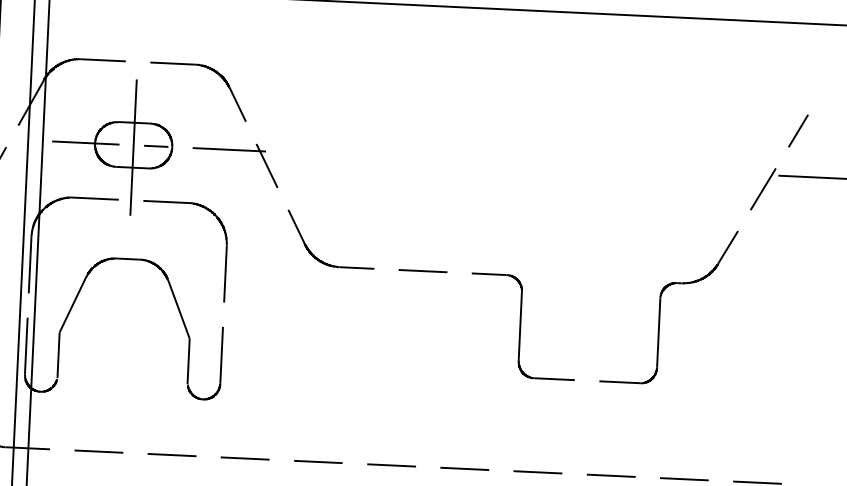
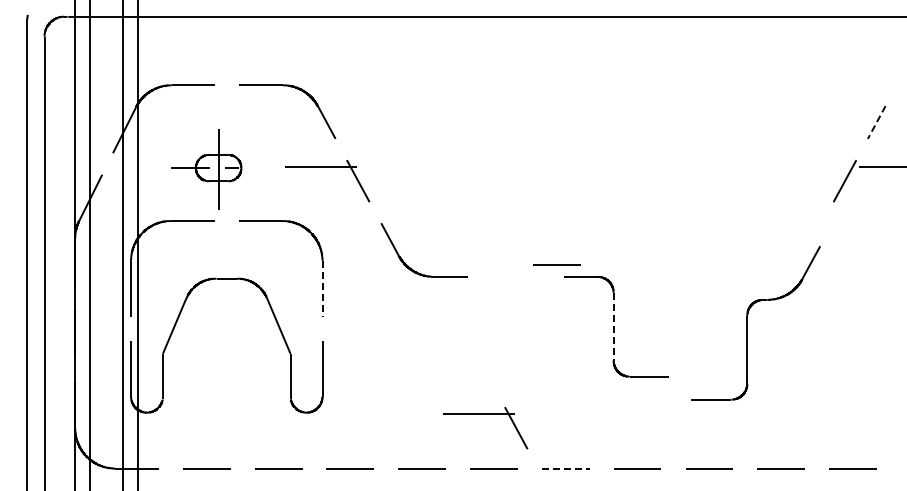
line: (798, 131) -> (876, 122), solid -> dashed
part: (112, 146) -> (206, 169), size x0.6
line: (422, 270) -> (556, 264), moved
line: (225, 274) -> (322, 289), solid -> dashed
part: (660, 306) -> (747, 323), moved
line: (520, 326) -> (613, 326), solid -> dashed
part: (385, 409) -> (485, 414), added
line: (464, 468) -> (565, 468), solid -> dashed

